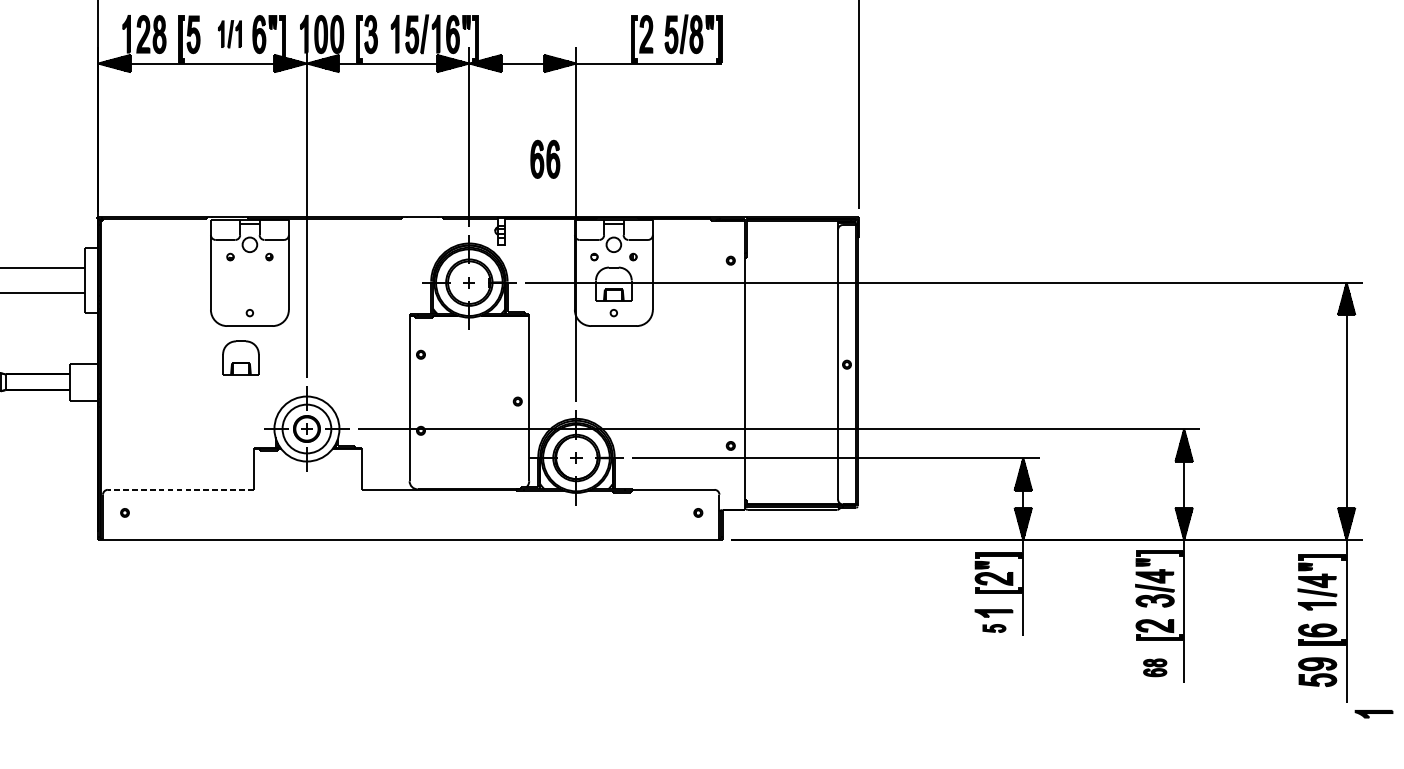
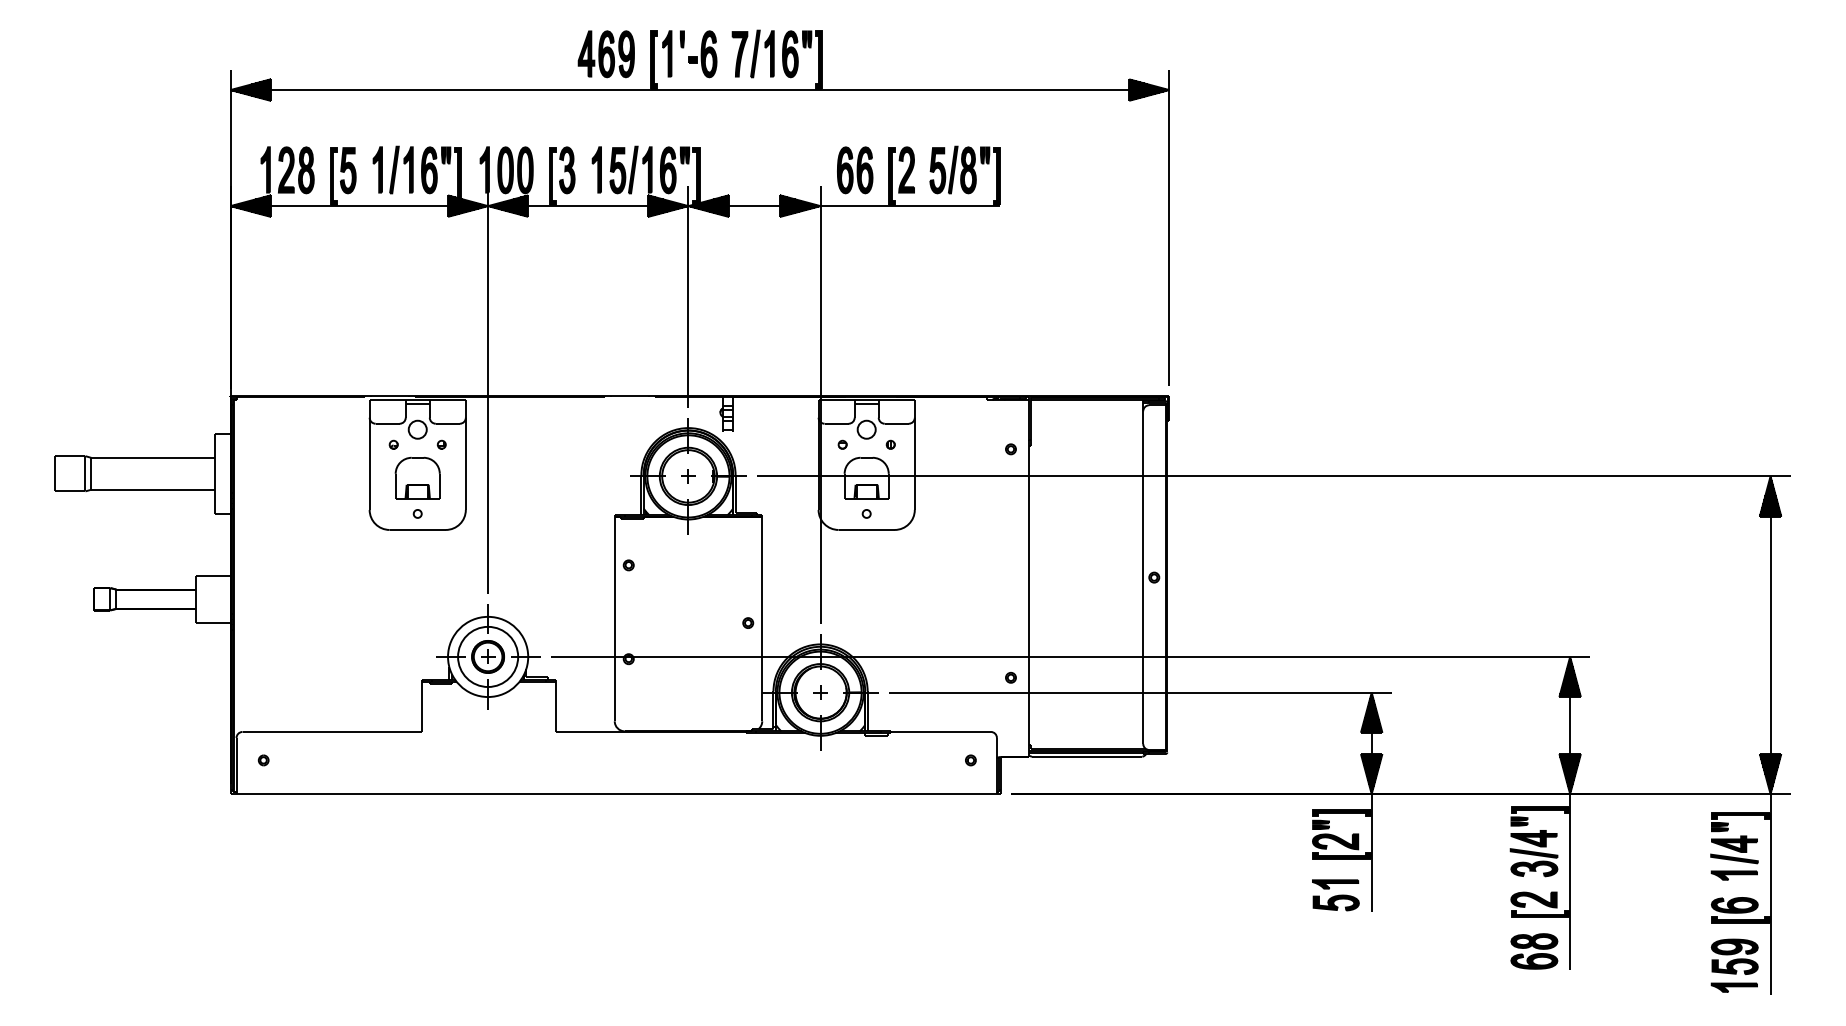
part: (229, 33) -> (392, 169), size x1.43
part: (545, 159) -> (855, 170), moved
part: (240, 357) -> (417, 477), moved
line: (180, 489) -> (332, 731), dashed -> solid
part: (993, 628) -> (1335, 902), size x1.67
part: (1155, 667) -> (1534, 951), size x1.67
part: (1373, 714) -> (1733, 987), moved

